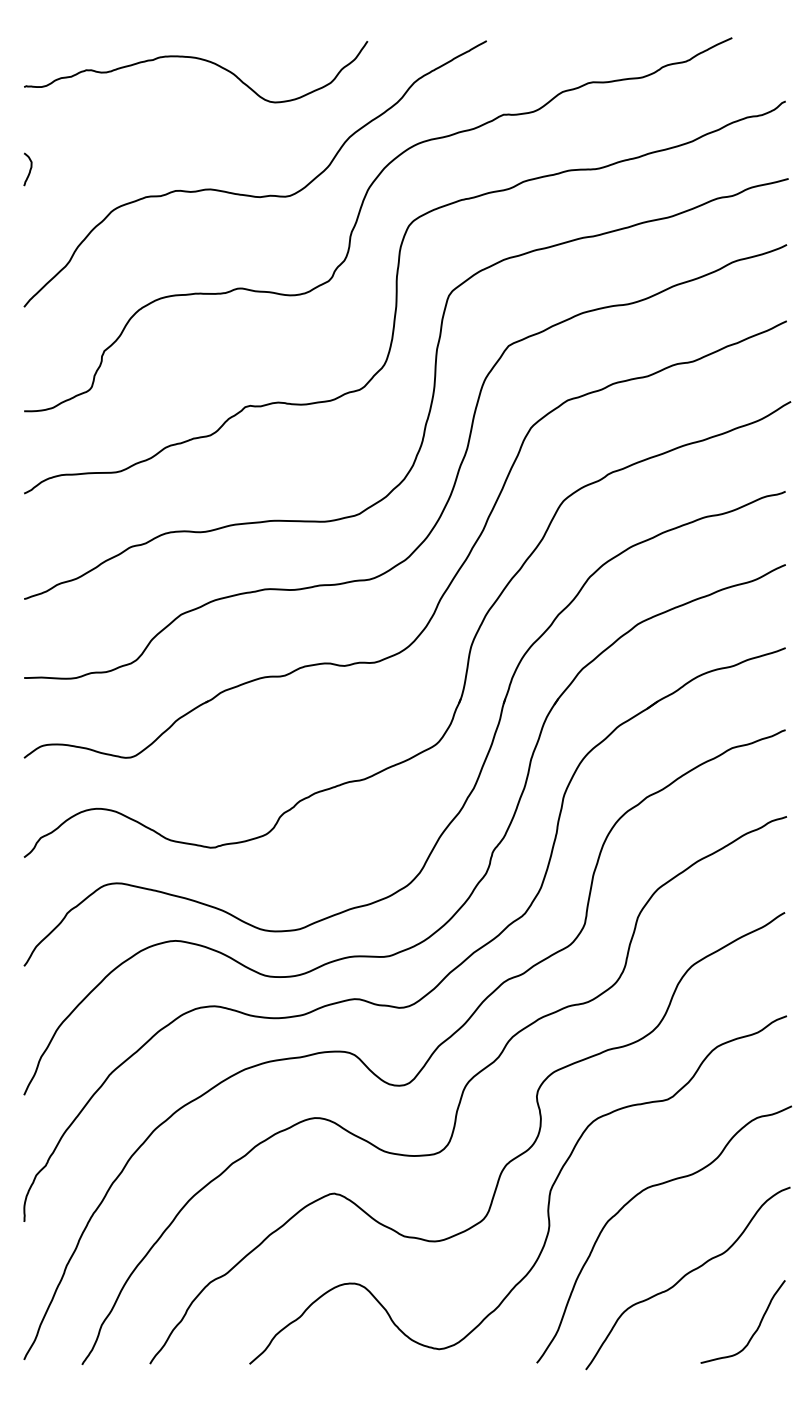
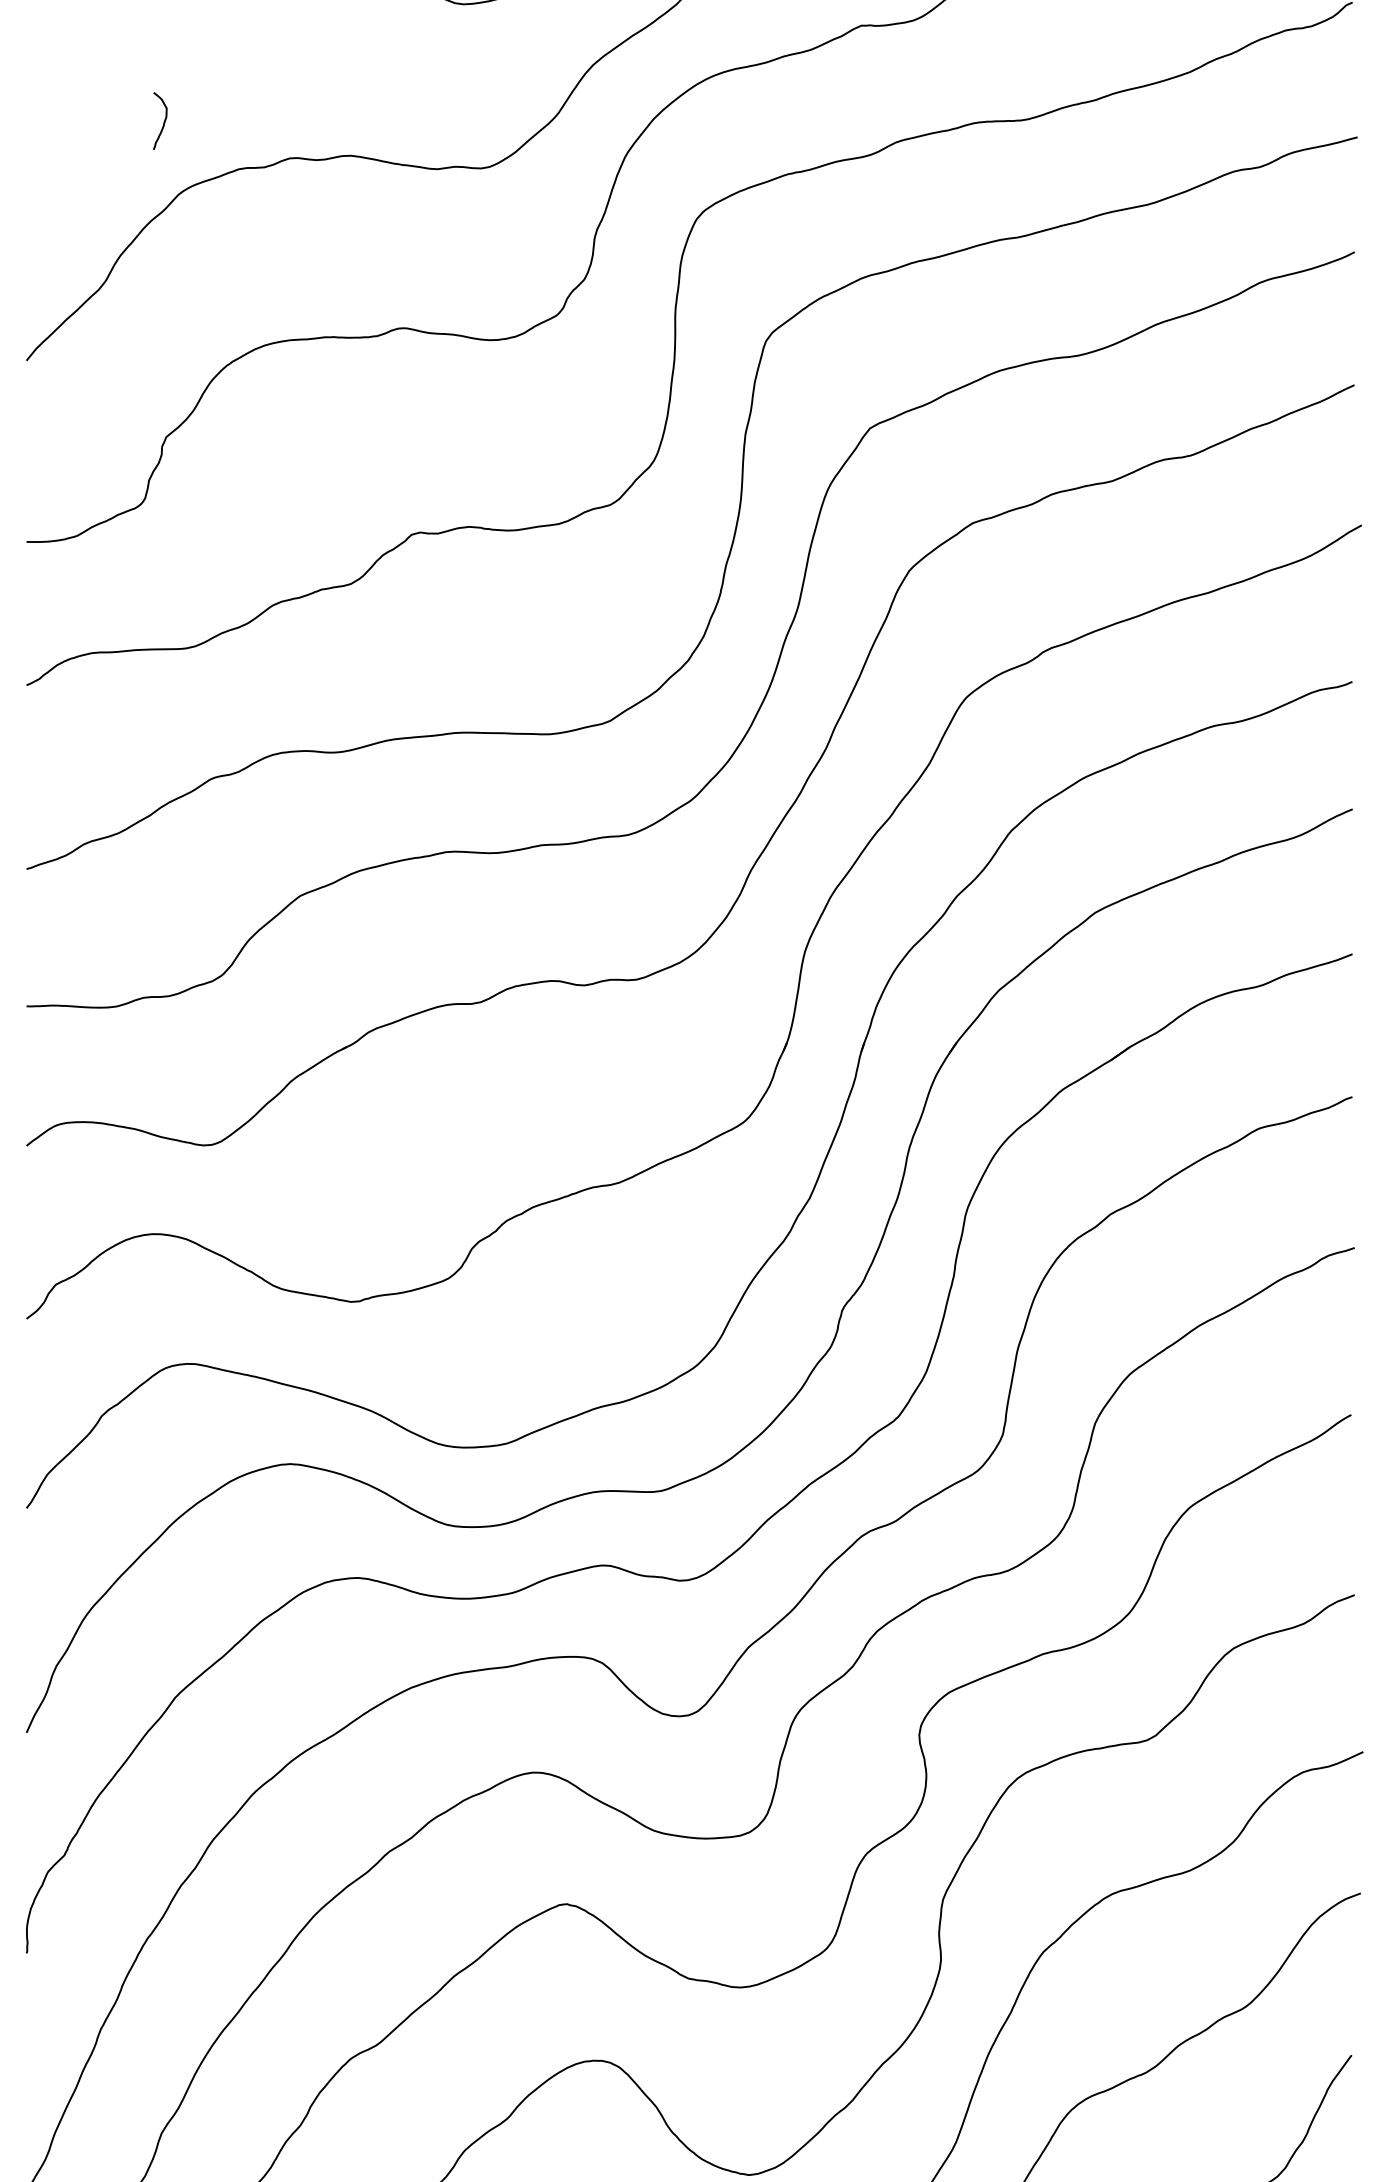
curve: (29, 169) -> (163, 121), moved

